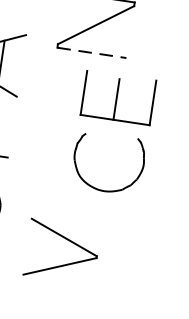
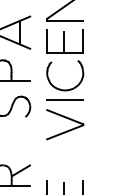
line: (92, 52) -> (65, 20), dashed -> solid
part: (115, 120) -> (65, 53), moved
line: (69, 205) -> (65, 100), added

